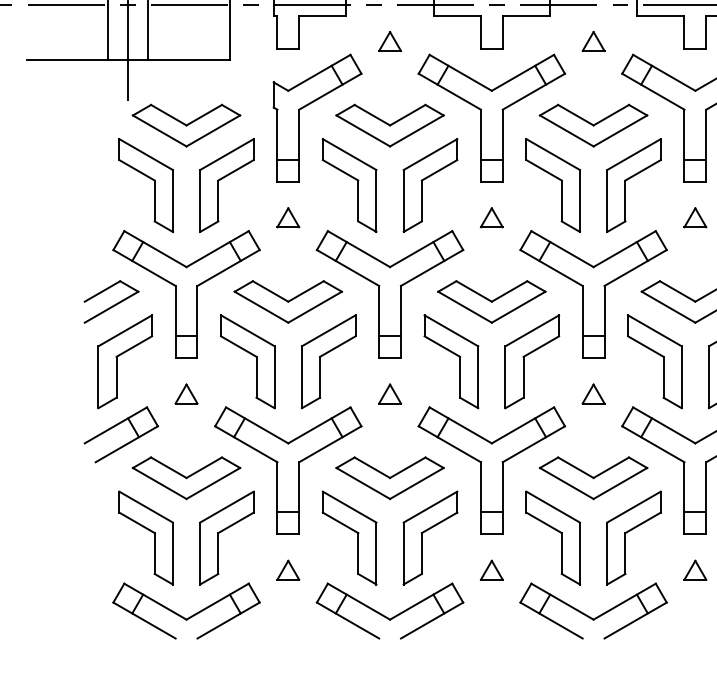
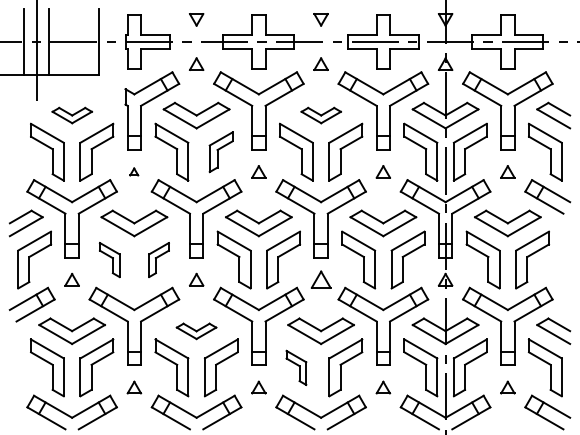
part: (187, 125) -> (72, 115), size x0.6
part: (594, 125) -> (321, 115), size x0.6
part: (429, 184) -> (220, 151), size x0.7
part: (286, 216) -> (133, 171), size x0.6
part: (247, 360) -> (109, 259), size x0.6
part: (327, 360) -> (158, 259), size x0.6
part: (592, 393) -> (320, 279), size x1.4
part: (389, 478) -> (196, 331), size x0.6
part: (553, 537) -> (296, 367), size x0.6

